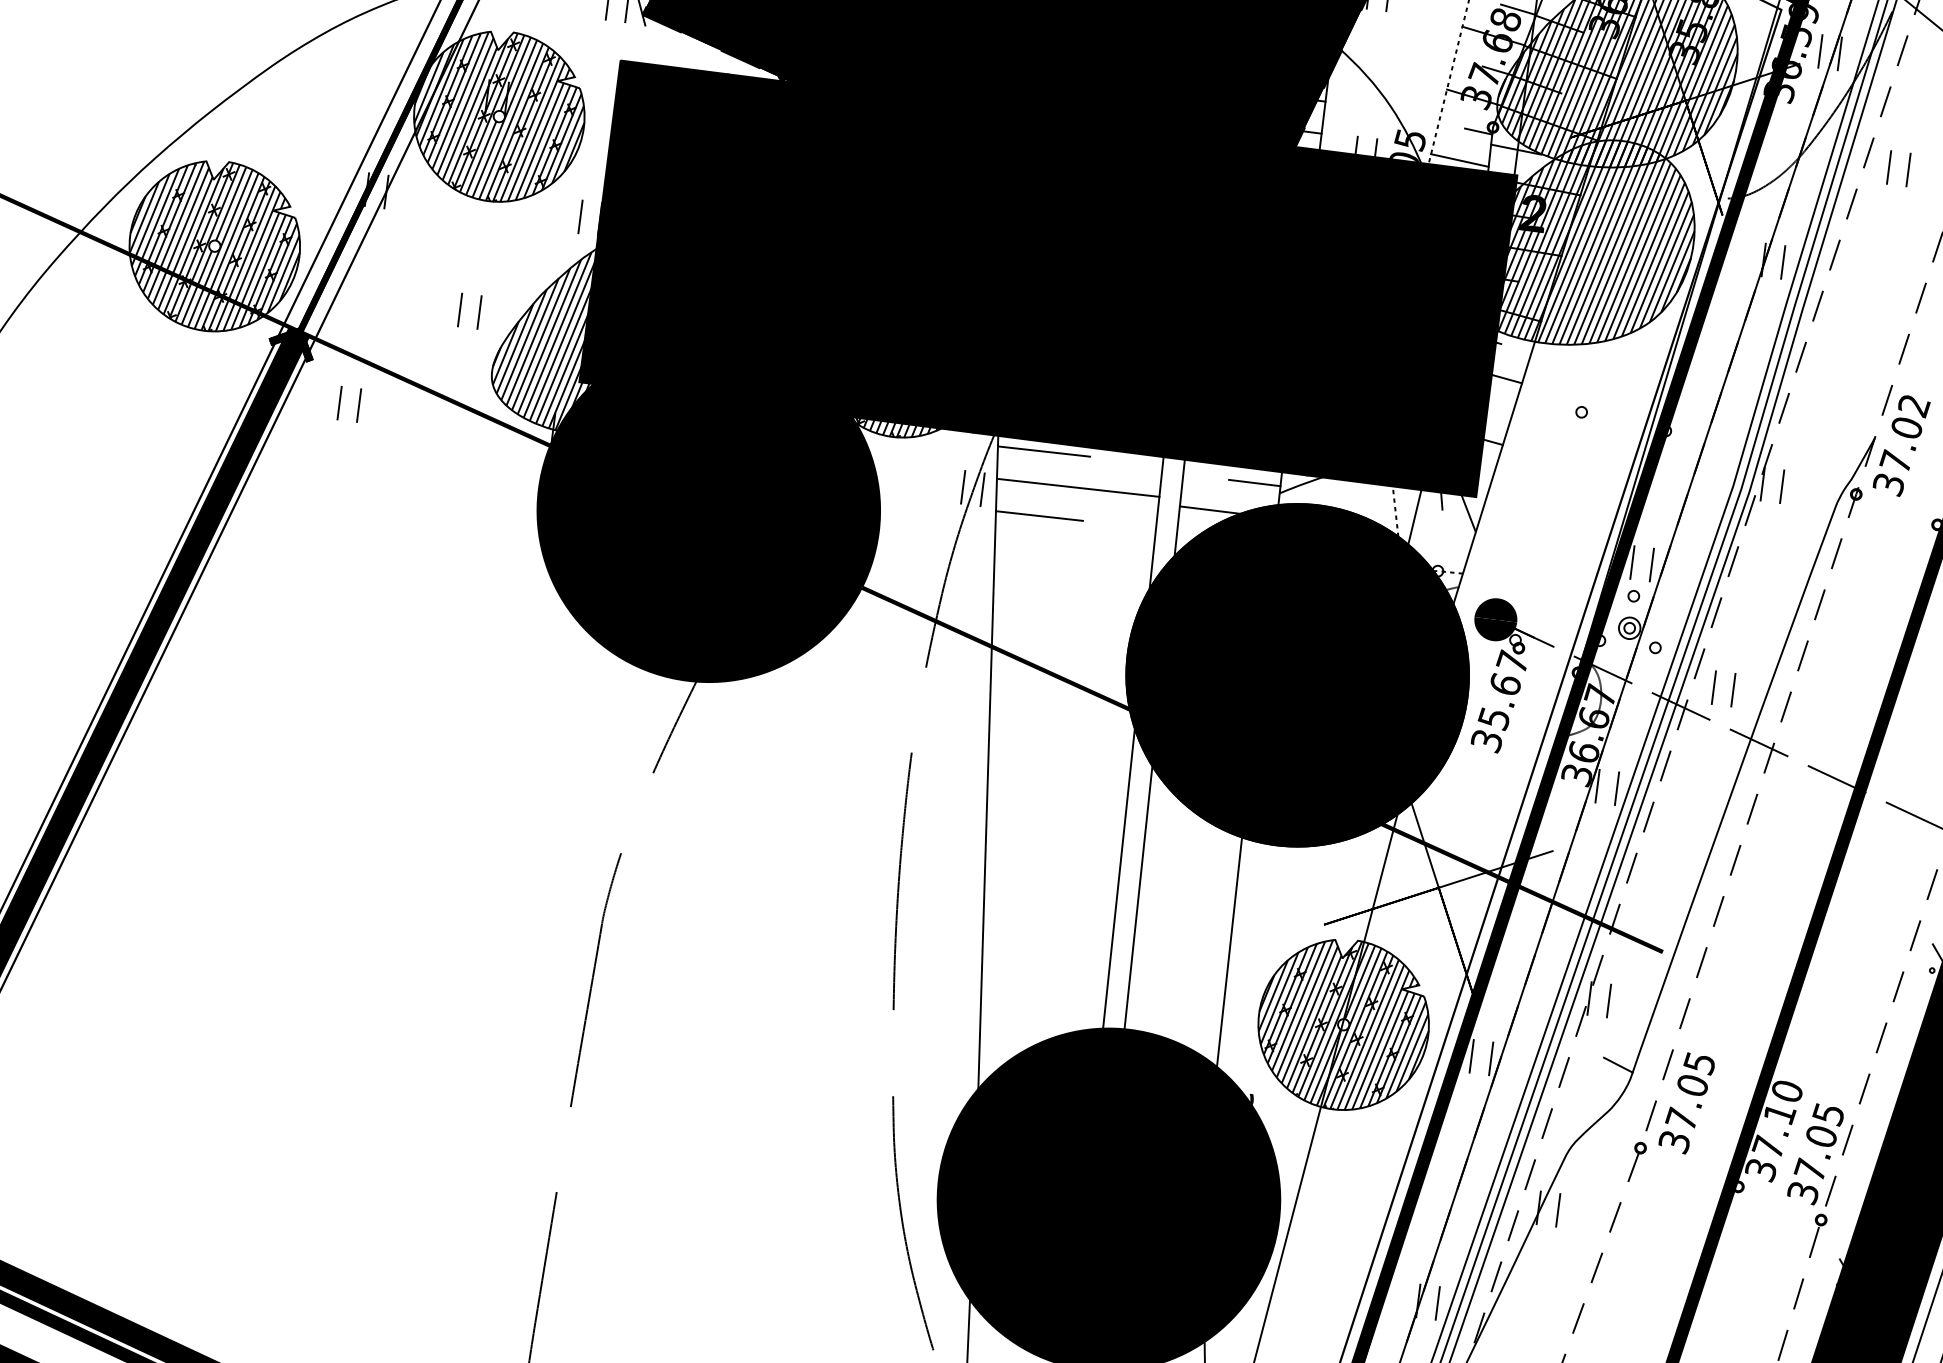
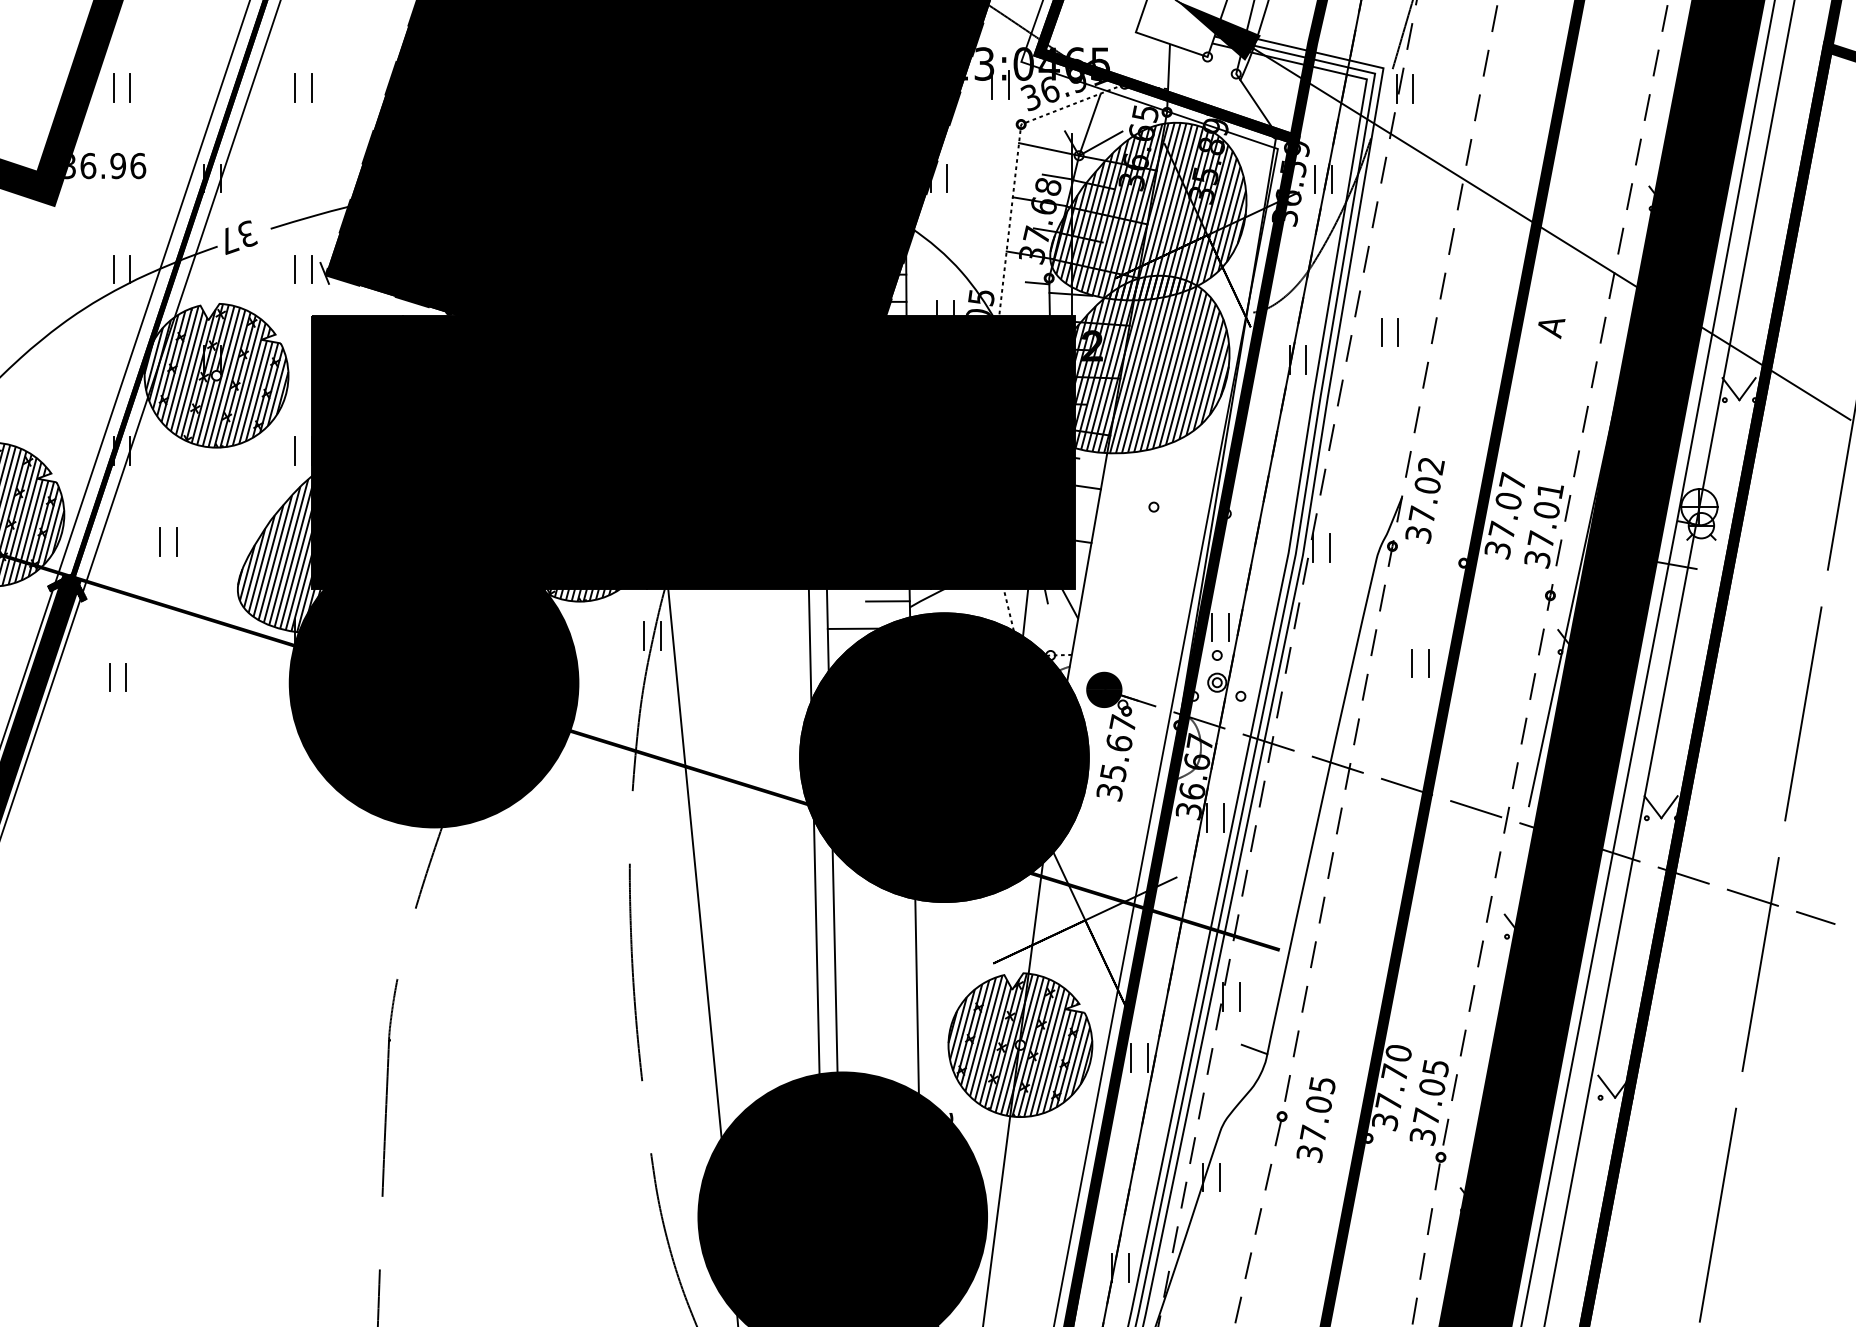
line: (1459, 160) -> (1024, 309), removed
part: (1889, 167) -> (1382, 332), moved
part: (460, 309) -> (160, 541), moved
part: (340, 403) -> (110, 677), moved
line: (1044, 451) -> (708, 597), removed
line: (1077, 488) -> (740, 624), removed
line: (1039, 515) -> (711, 651), removed
part: (1714, 687) -> (1412, 663), moved
text: (1686, 1102) -> (1315, 1119), moved
text: (1779, 1113) -> (1394, 1072), 37.10 -> 37.70

